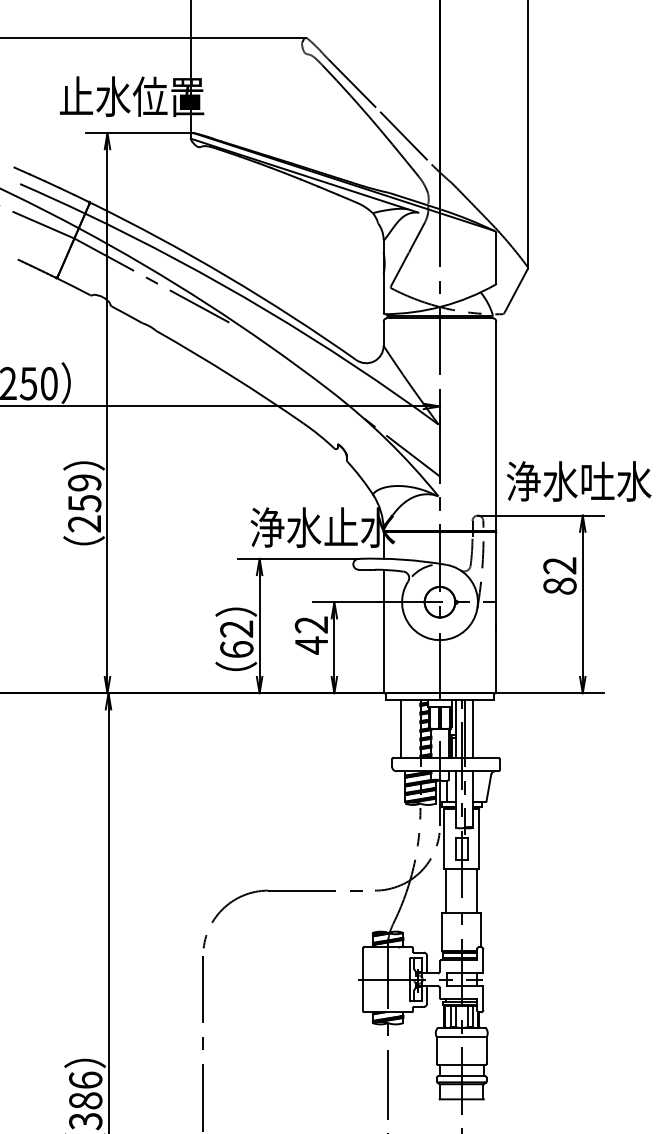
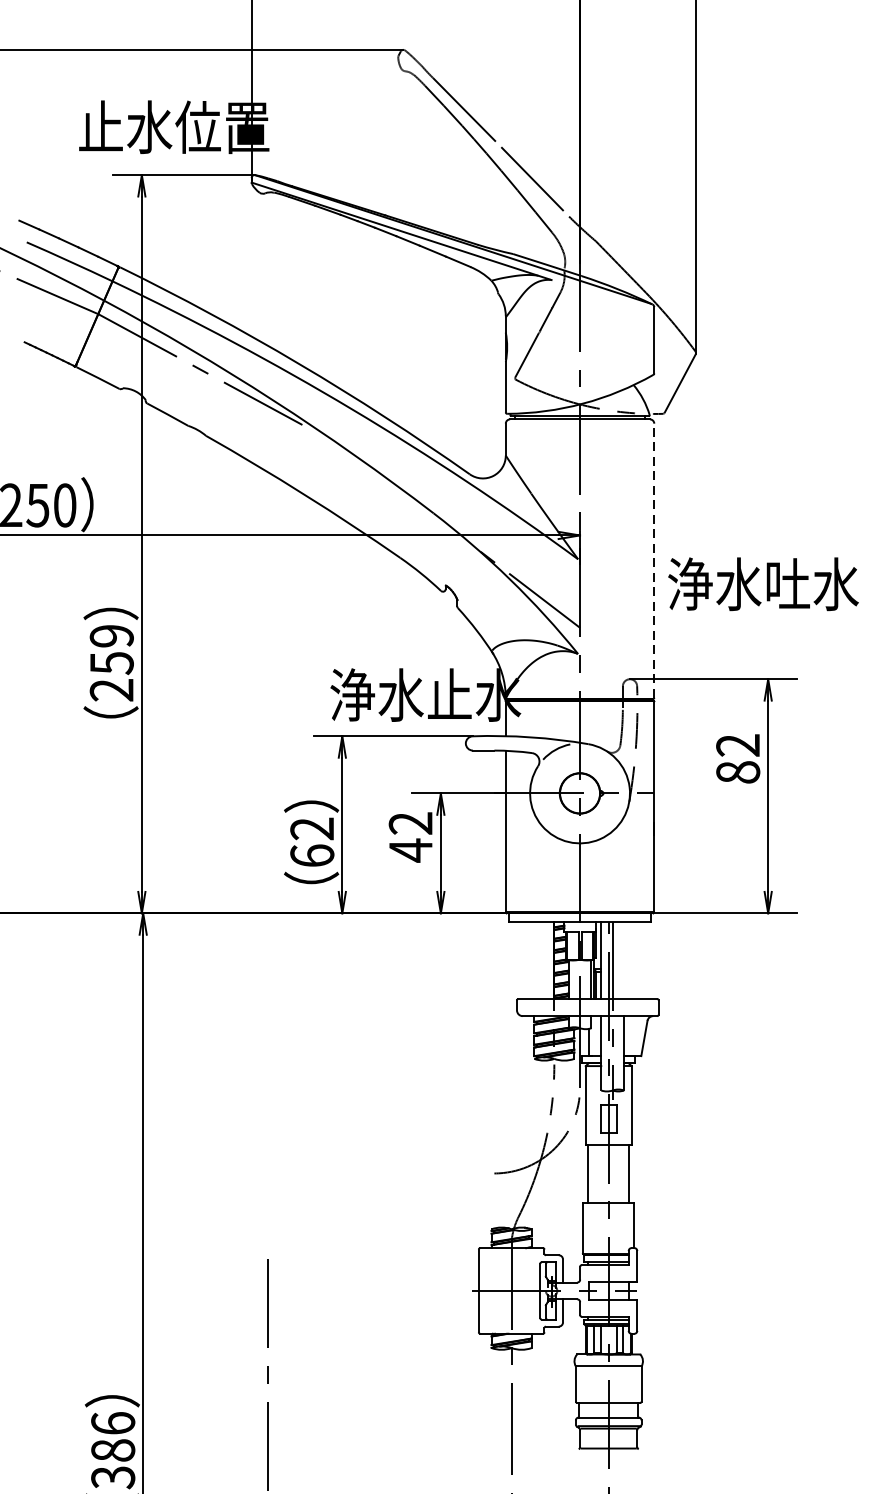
line: (496, 425) -> (654, 560), solid -> dashed
text: (579, 481) -> (763, 584), moved
line: (400, 728) -> (527, 959), removed
line: (473, 728) -> (624, 959), removed
part: (282, 891) -> (372, 1174), removed

